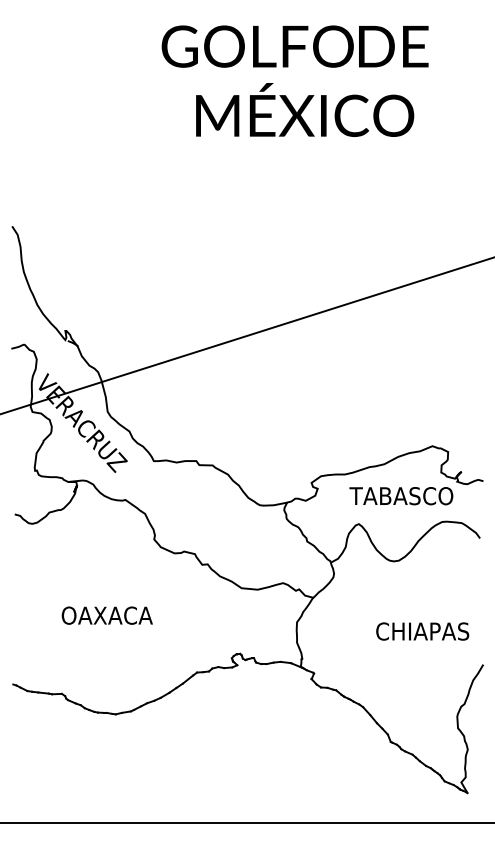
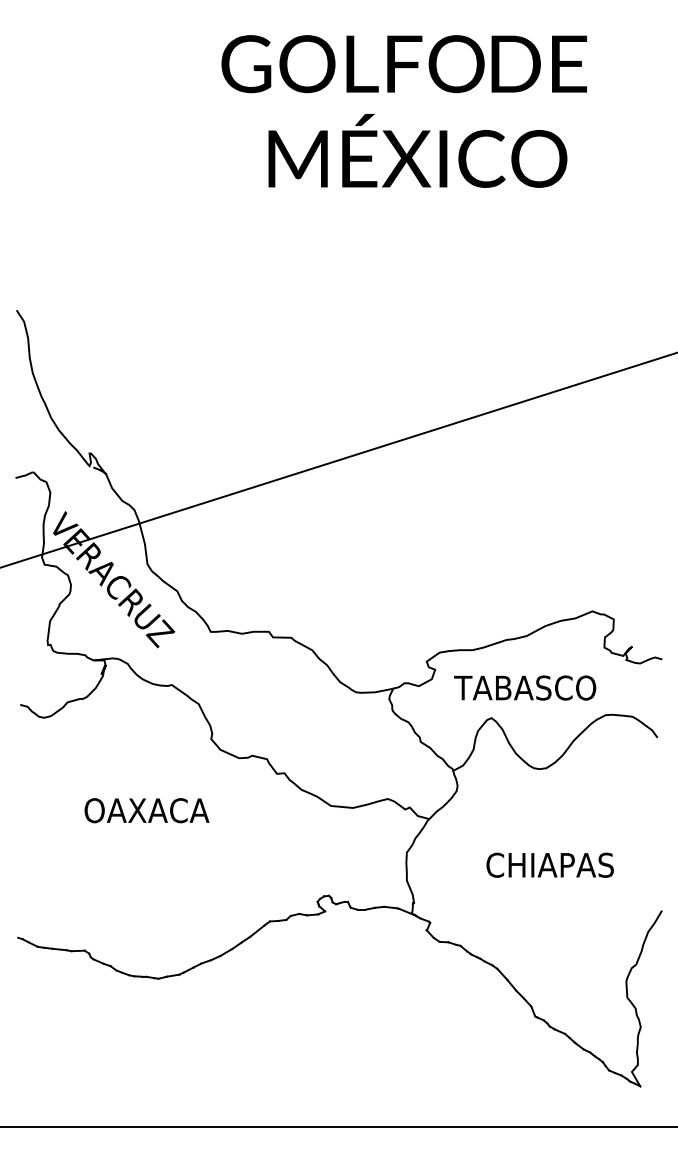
text: (401, 496) -> (525, 688), moved
text: (106, 615) -> (145, 810), moved
text: (422, 631) -> (549, 865), moved

